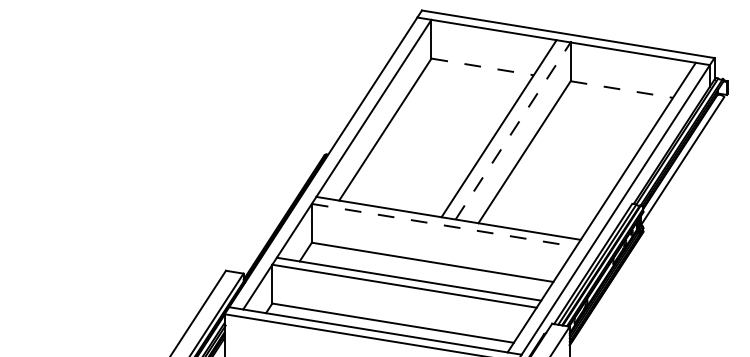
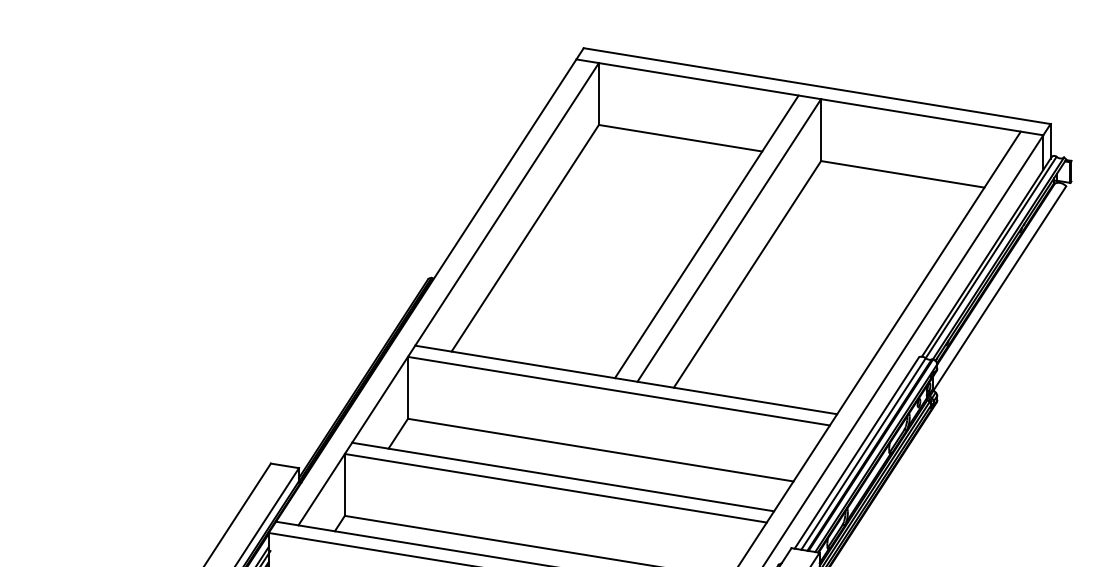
line: (482, 66) -> (680, 137), dashed -> solid
line: (621, 89) -> (902, 174), dashed -> solid
line: (513, 131) -> (729, 241), dashed -> solid
line: (444, 225) -> (619, 391), dashed -> solid

